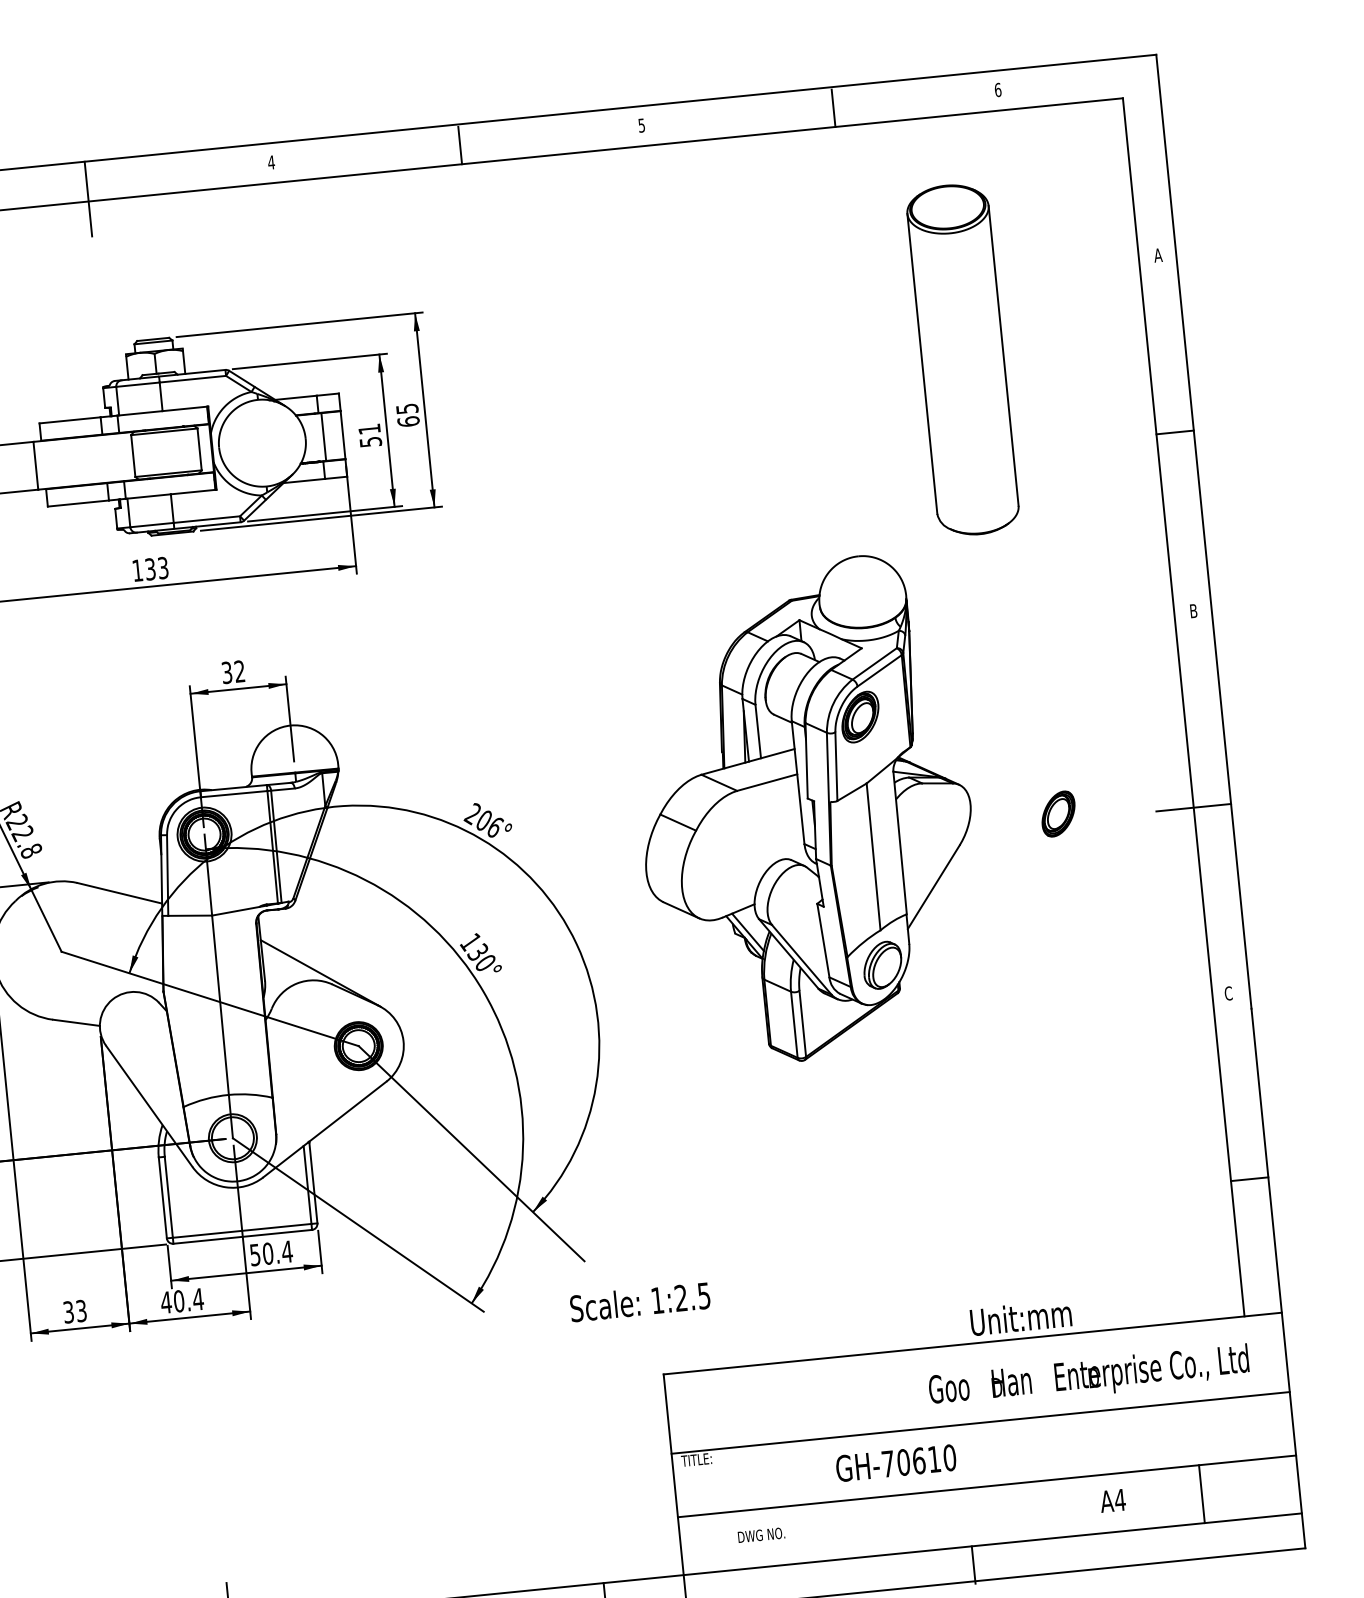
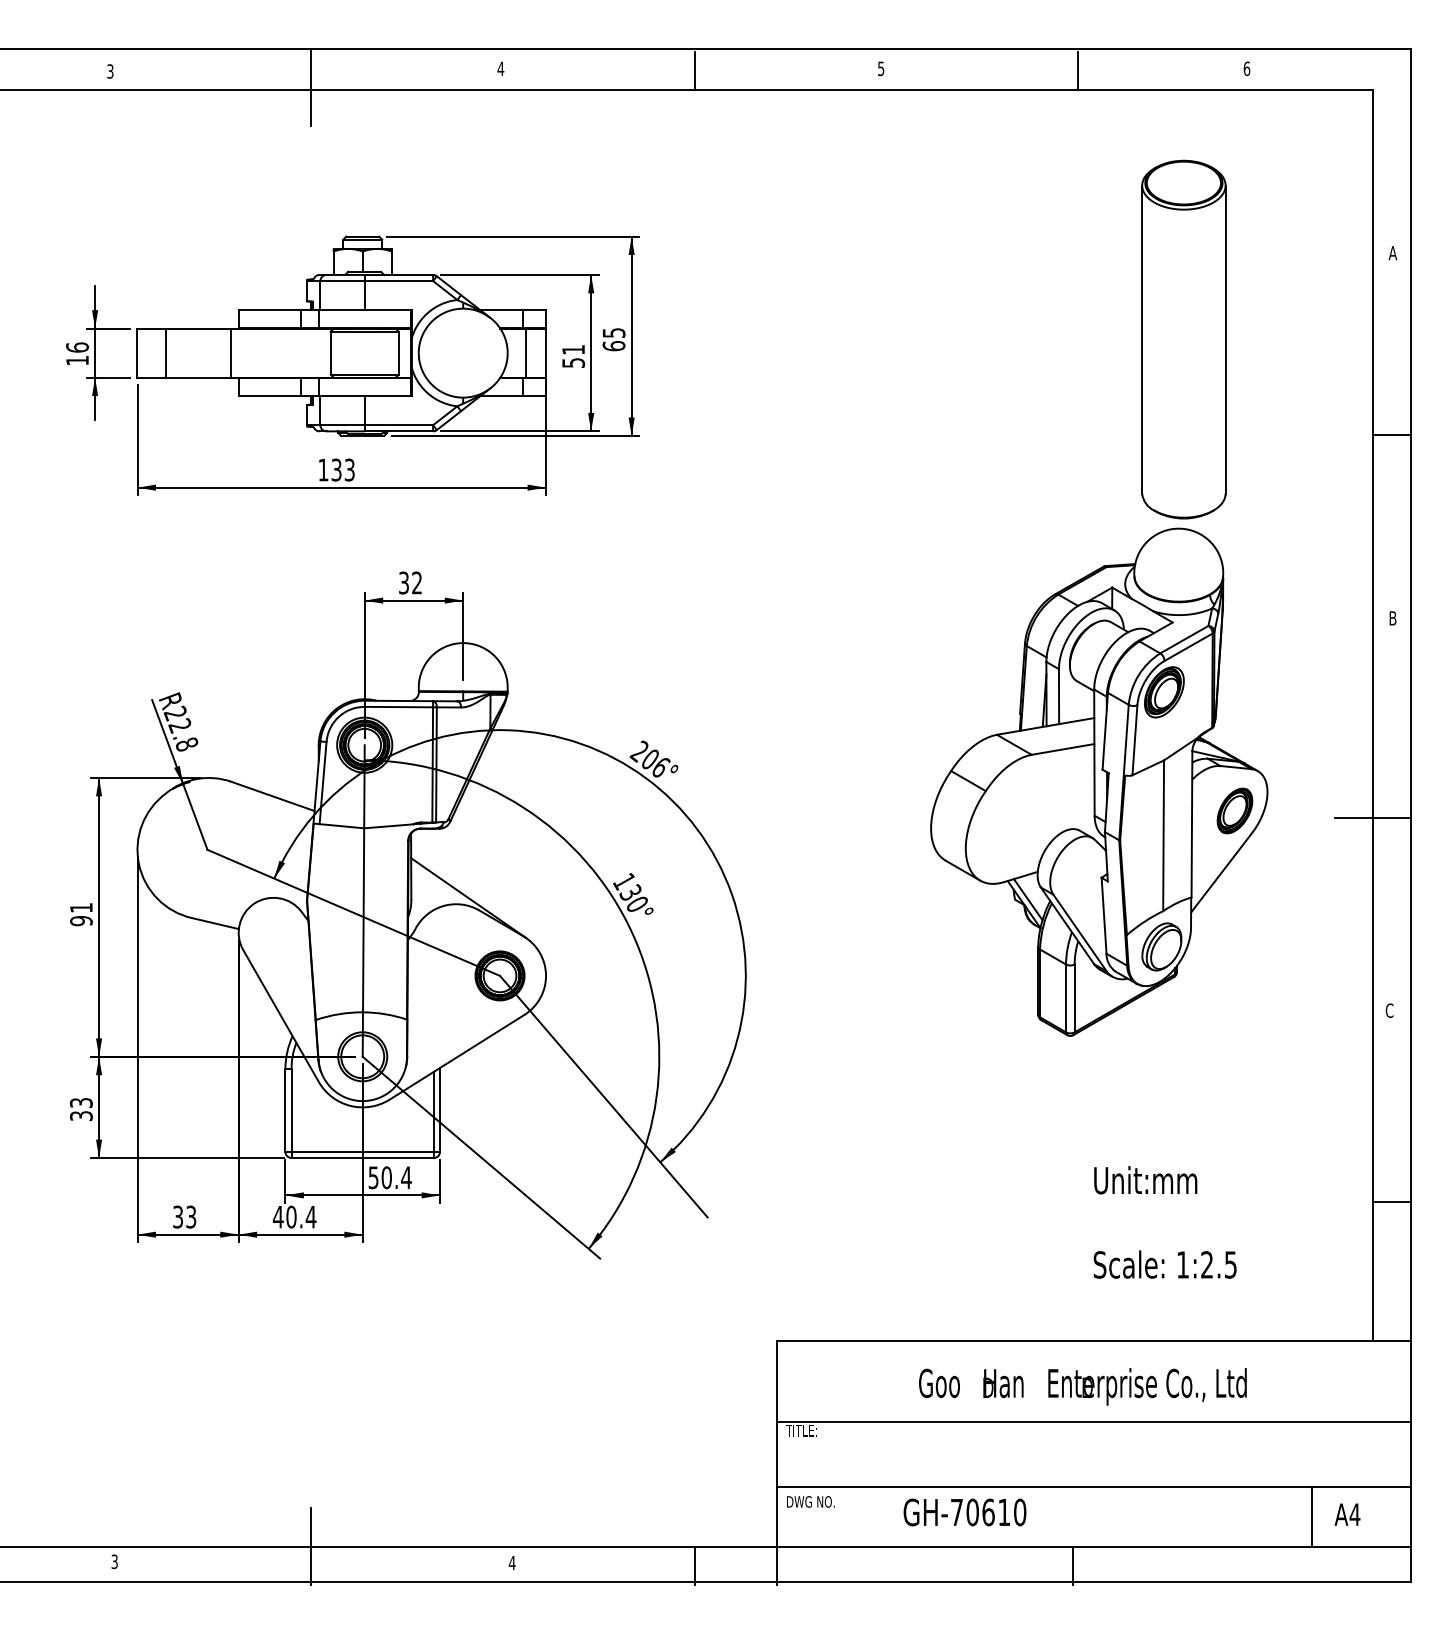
part: (805, 810) -> (1099, 781), moved
text: (639, 1301) -> (1164, 1264), moved
text: (1020, 1318) -> (1145, 1180), moved
text: (1088, 1377) -> (1082, 1386), moved
text: (895, 1463) -> (964, 1512), moved
text: (1112, 1500) -> (1347, 1514), moved
text: (761, 1534) -> (810, 1501), moved

